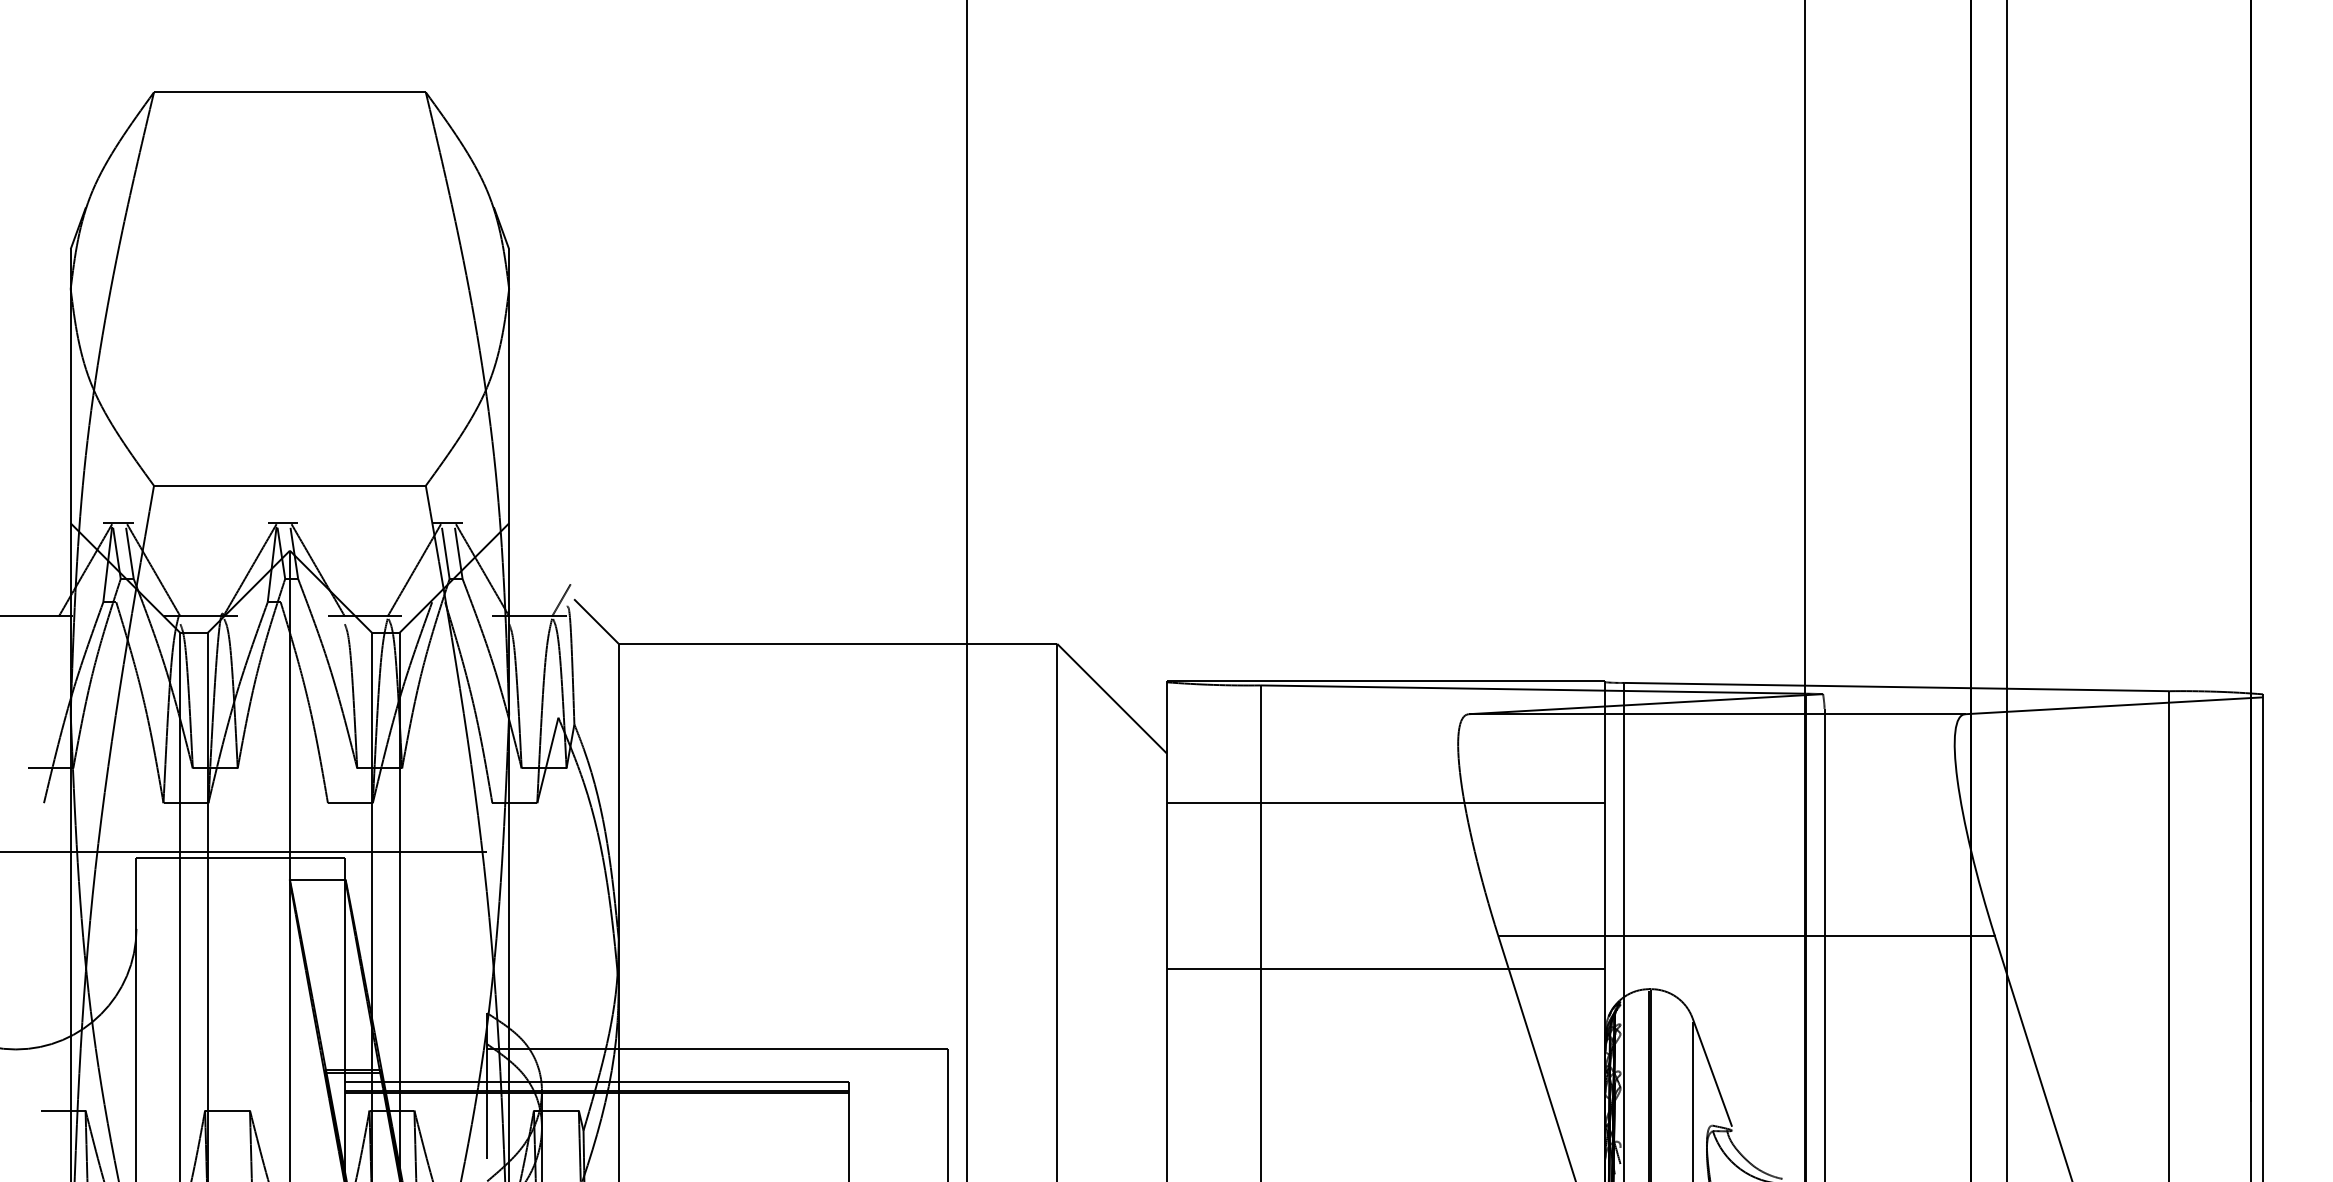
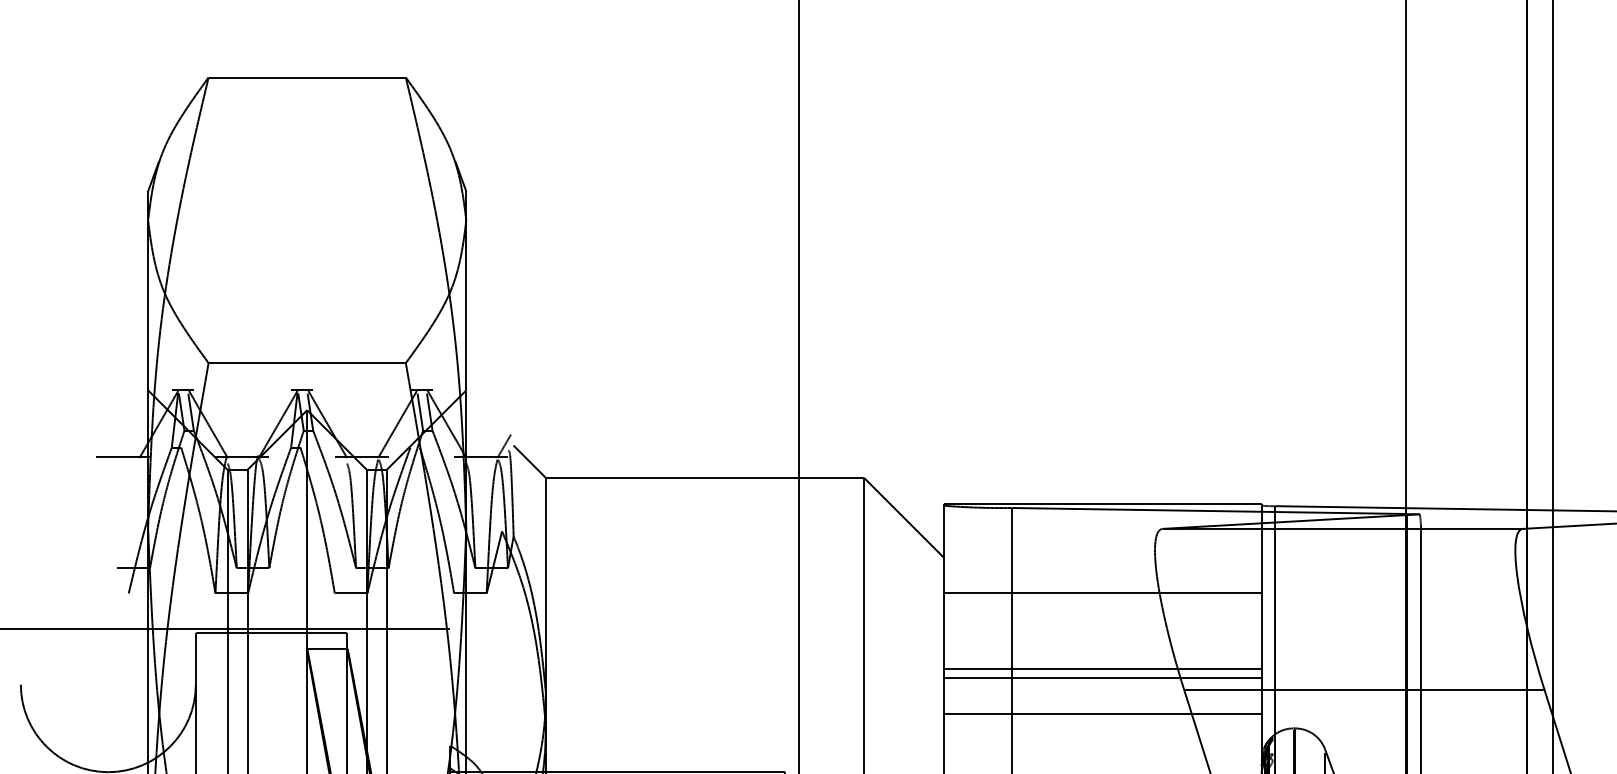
line: (1385, 907) -> (1102, 669), added
line: (1385, 920) -> (1102, 678), added

